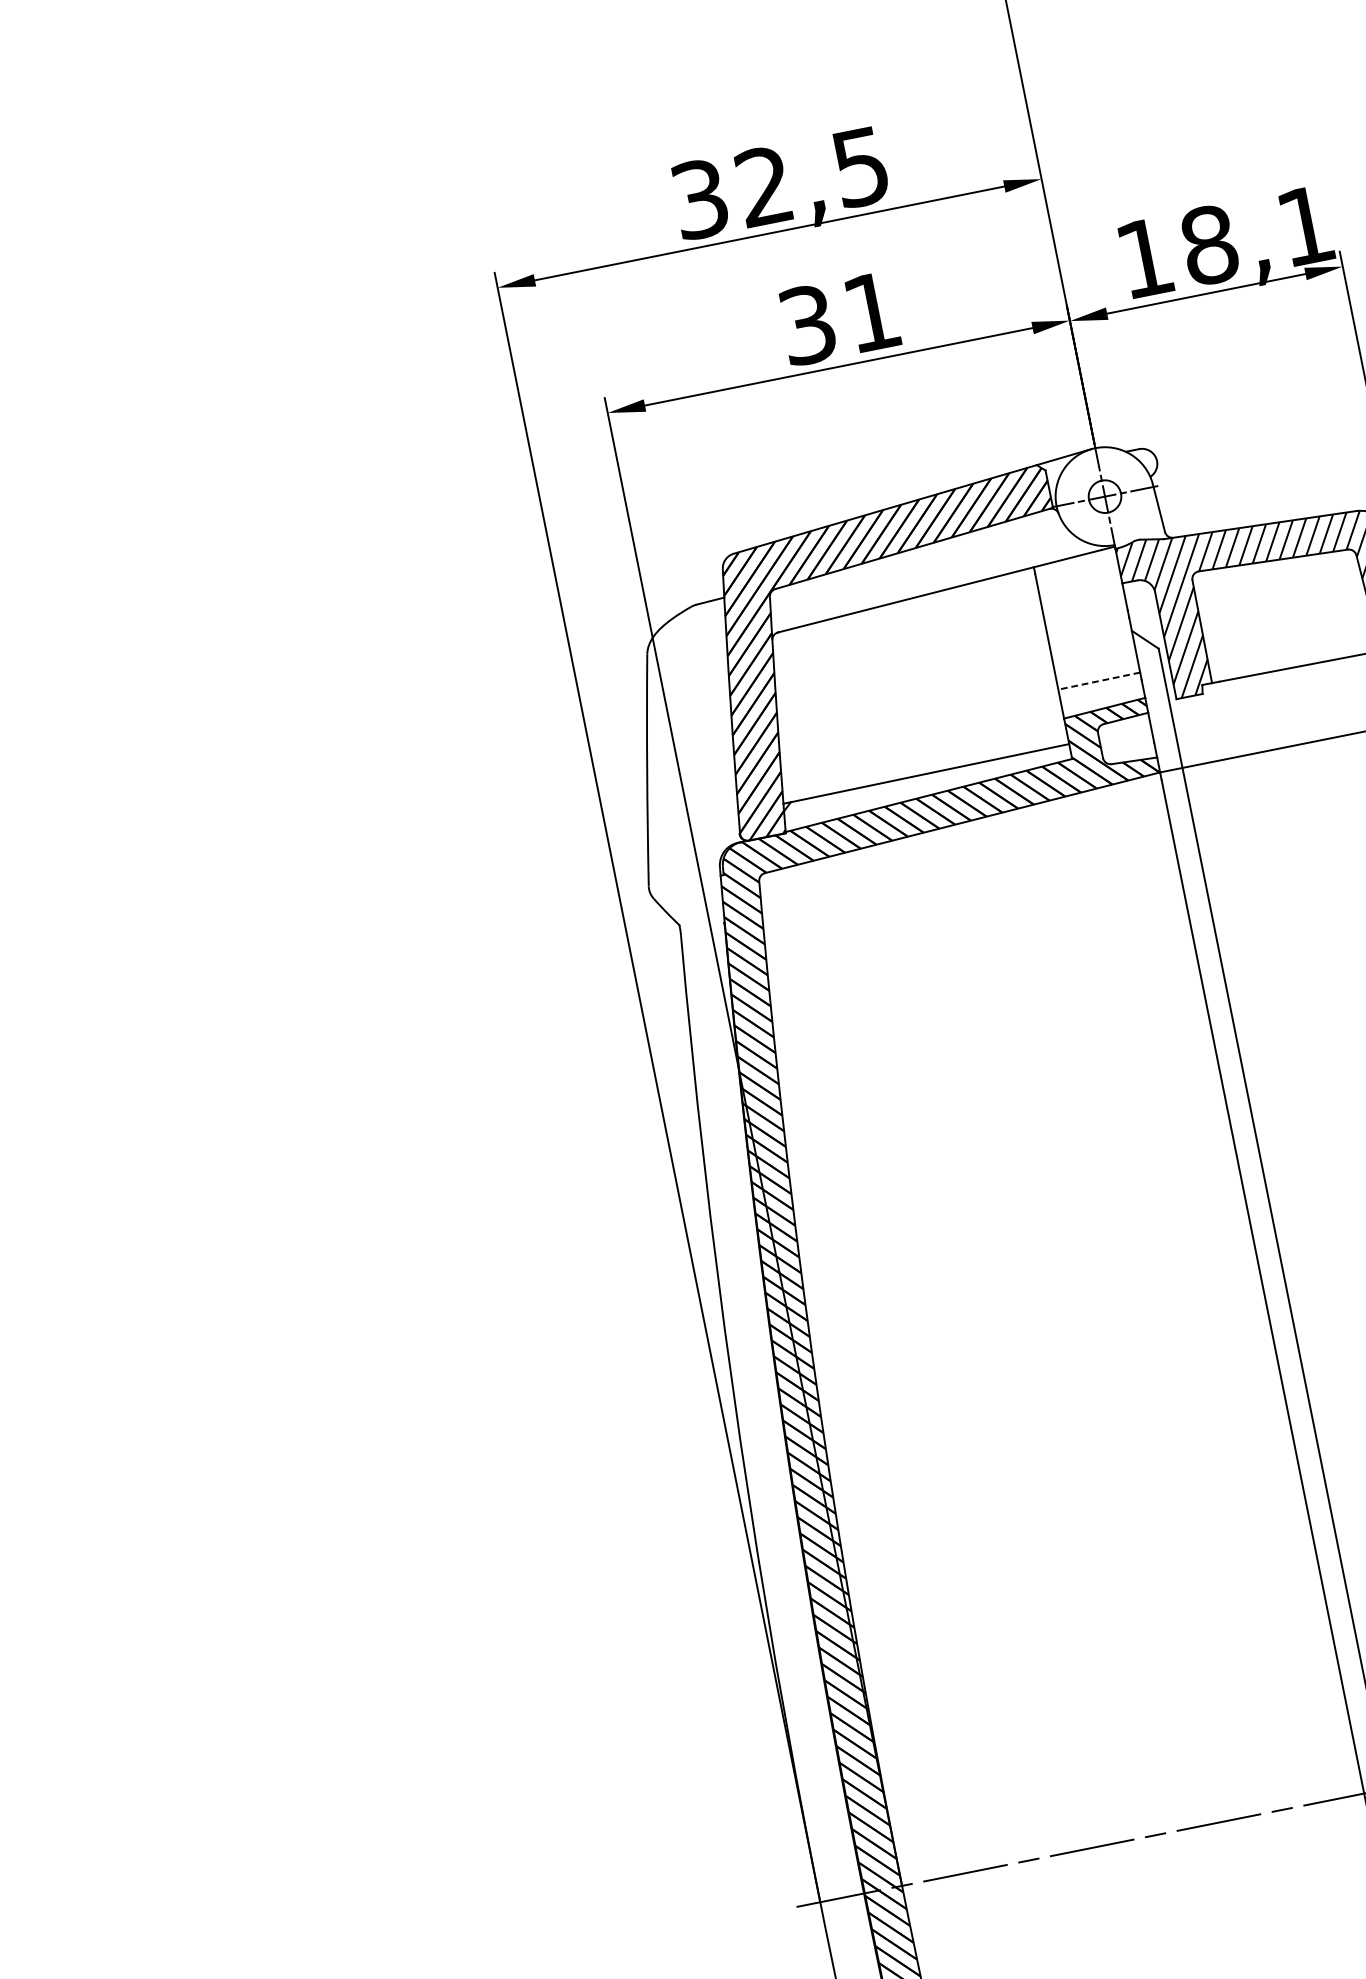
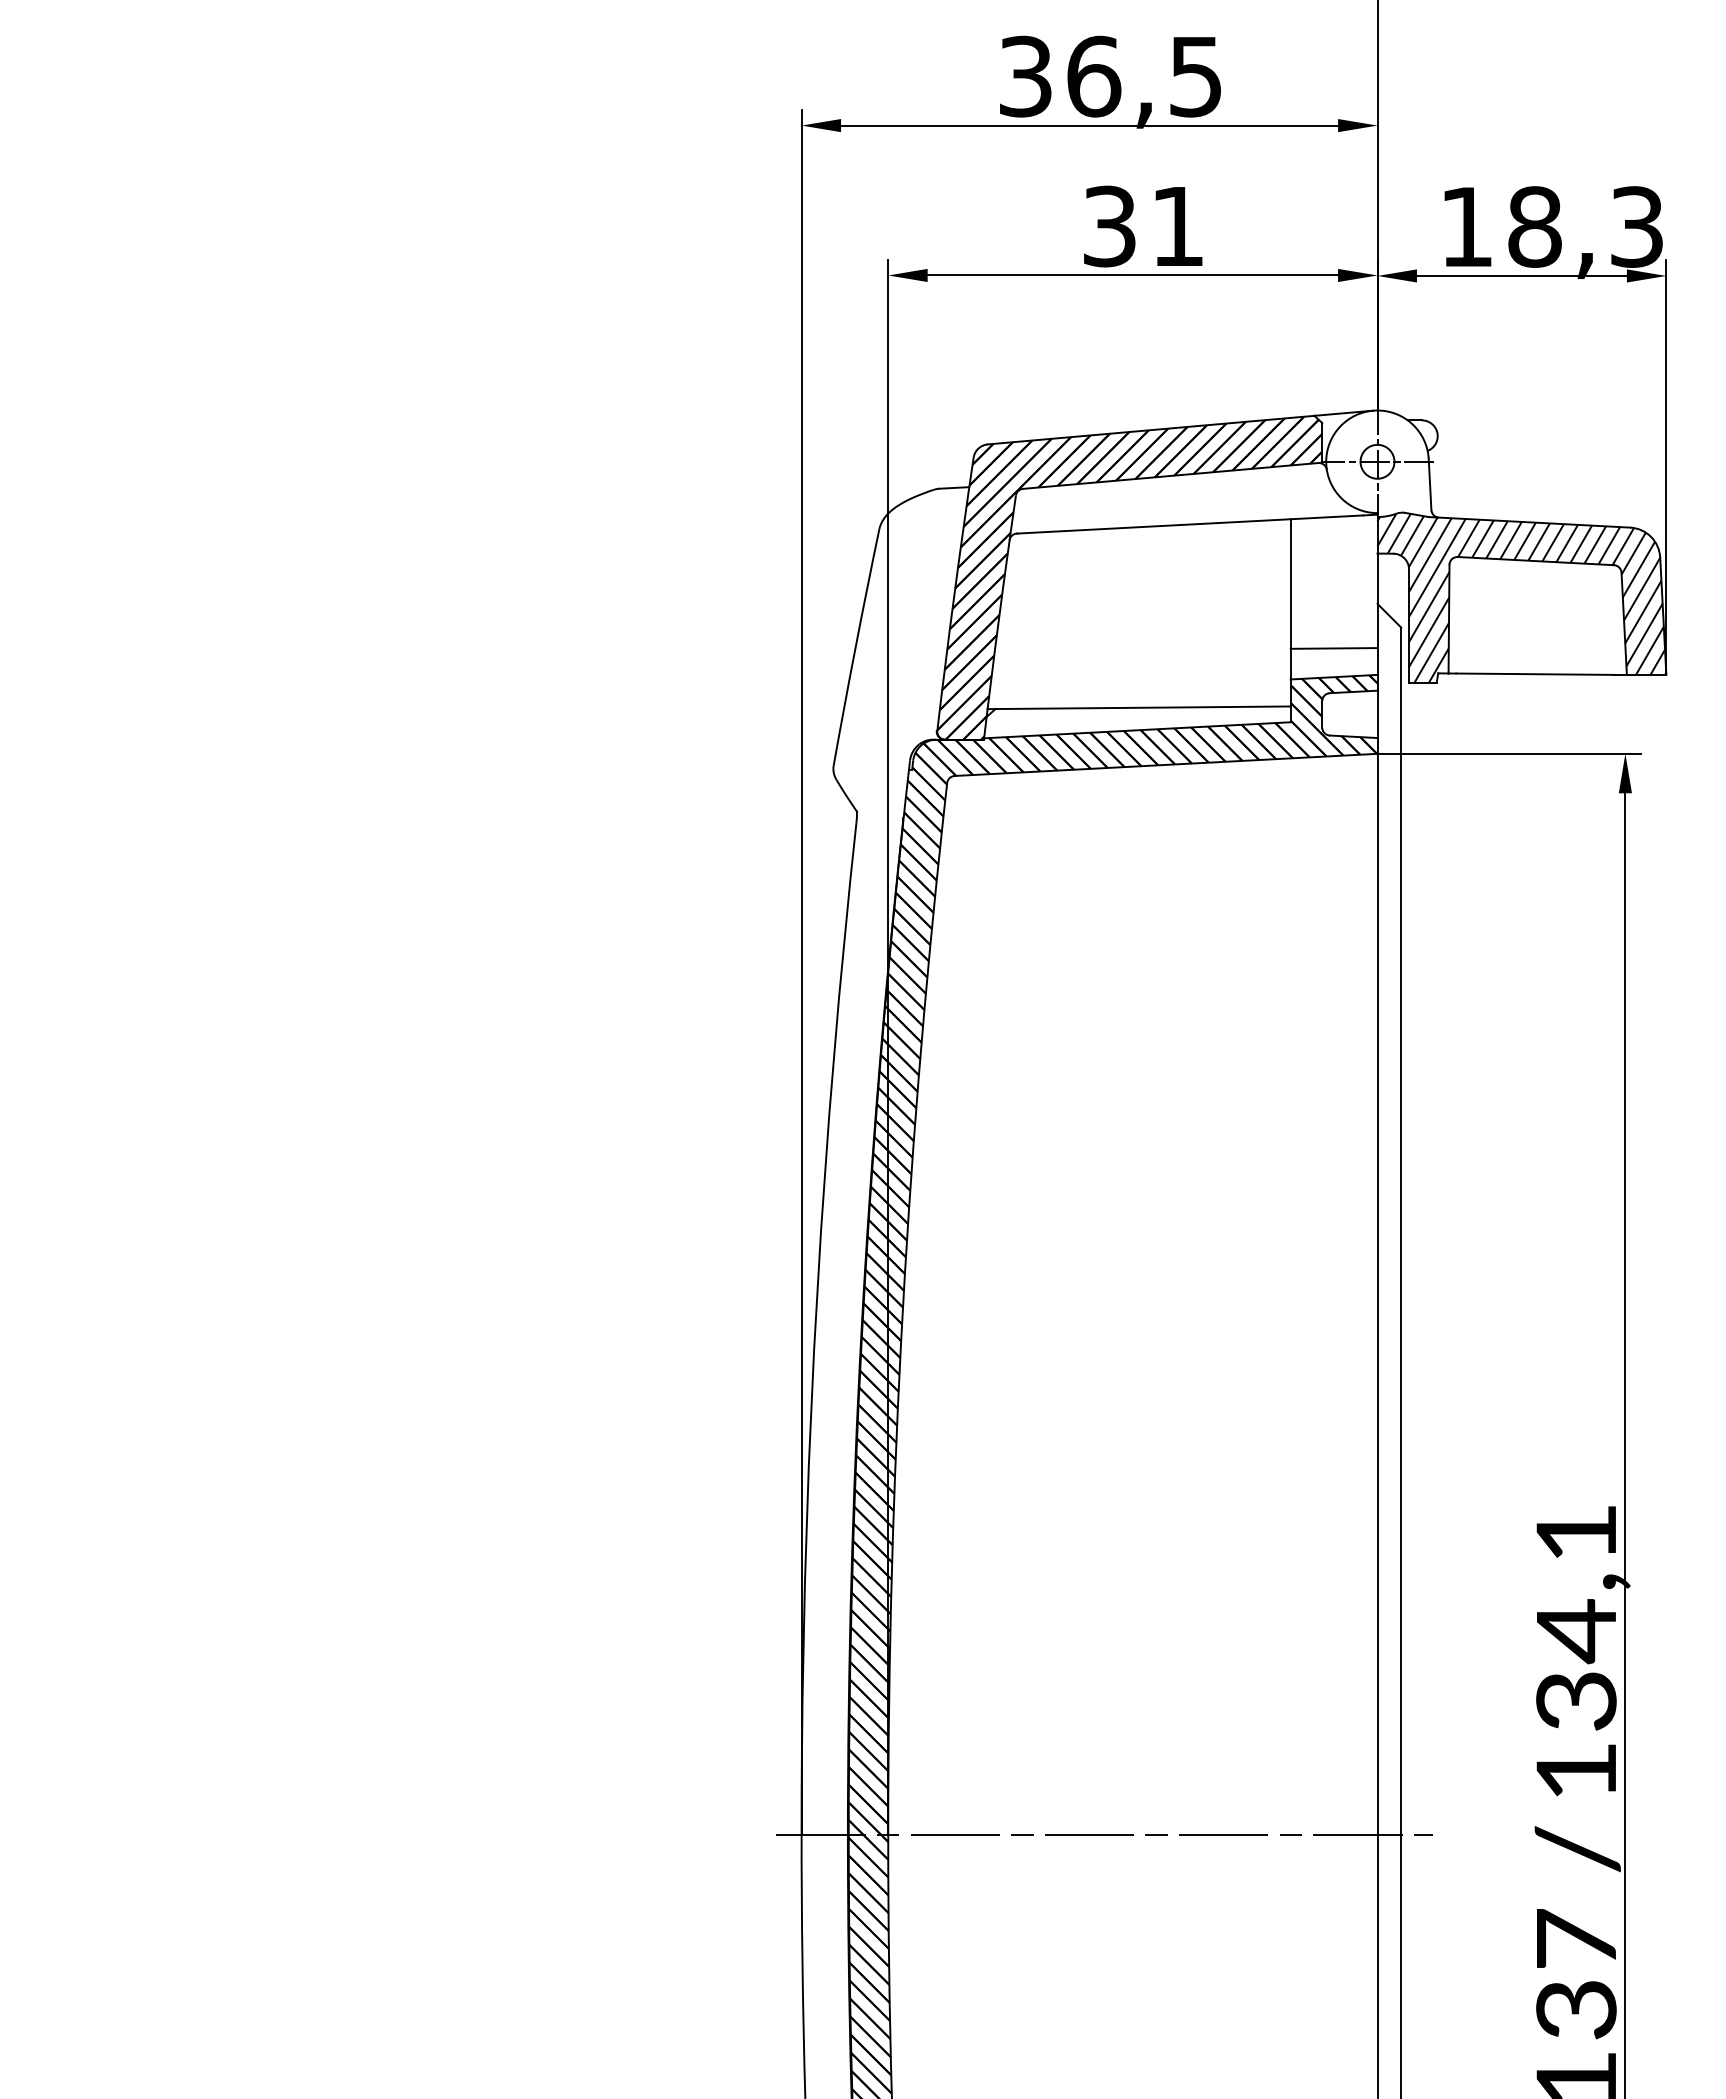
text: (765, 186) -> (1094, 76), 32,5 -> 36,5
text: (1305, 225) -> (1636, 226), 18,1 -> 18,3
line: (1098, 681) -> (1333, 648), dashed -> solid

